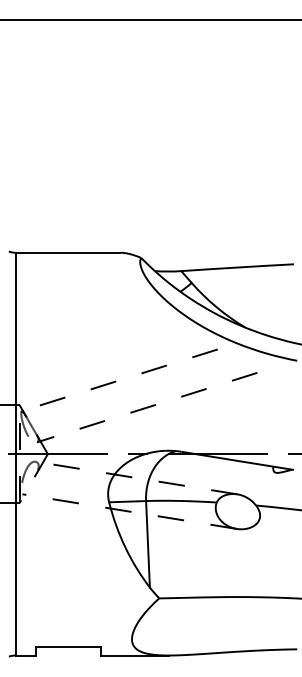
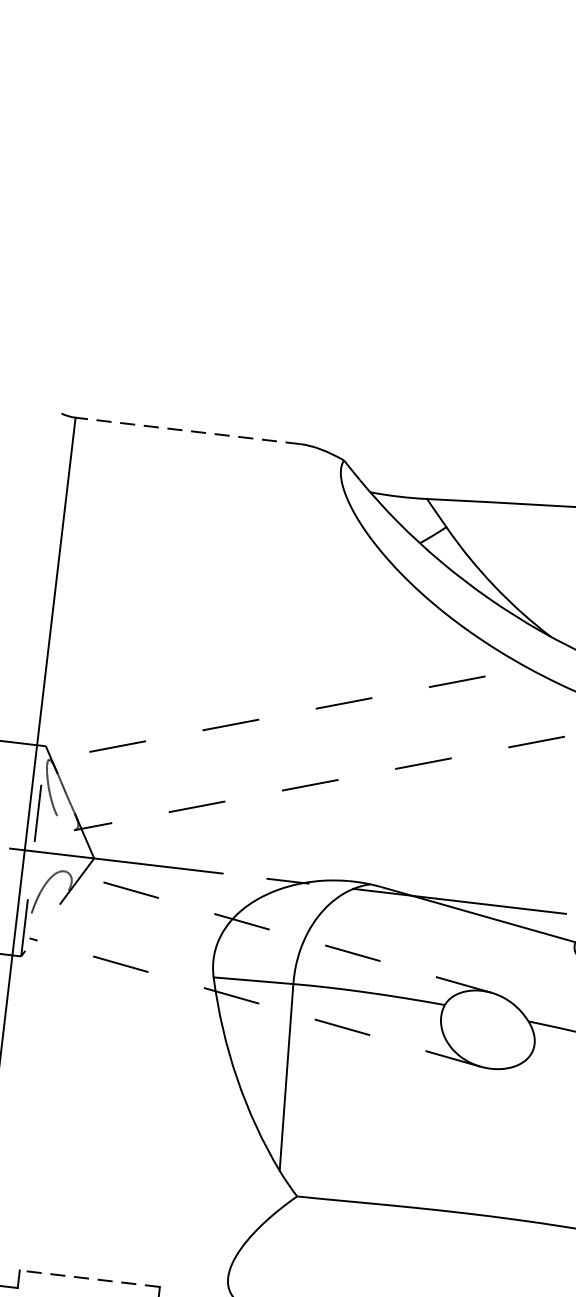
line: (67, 252) -> (187, 430), solid -> dashed
line: (68, 647) -> (89, 1279), solid -> dashed

